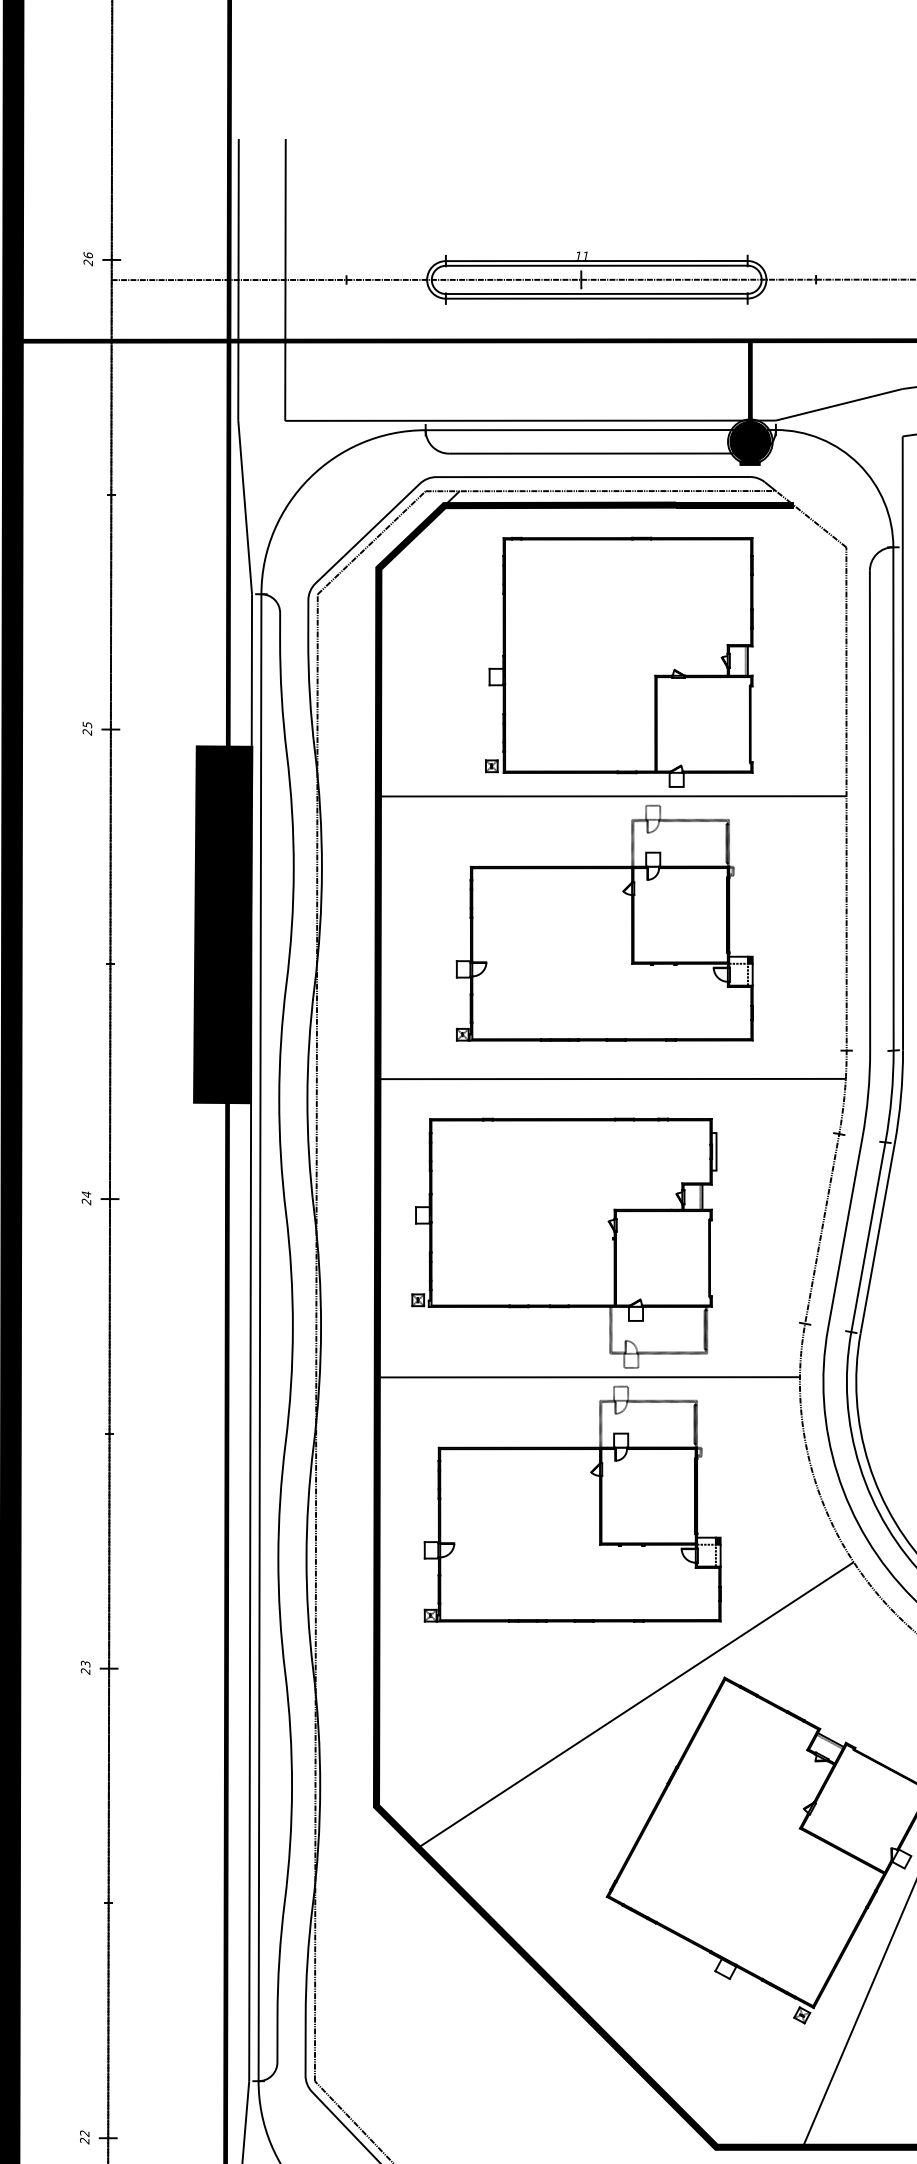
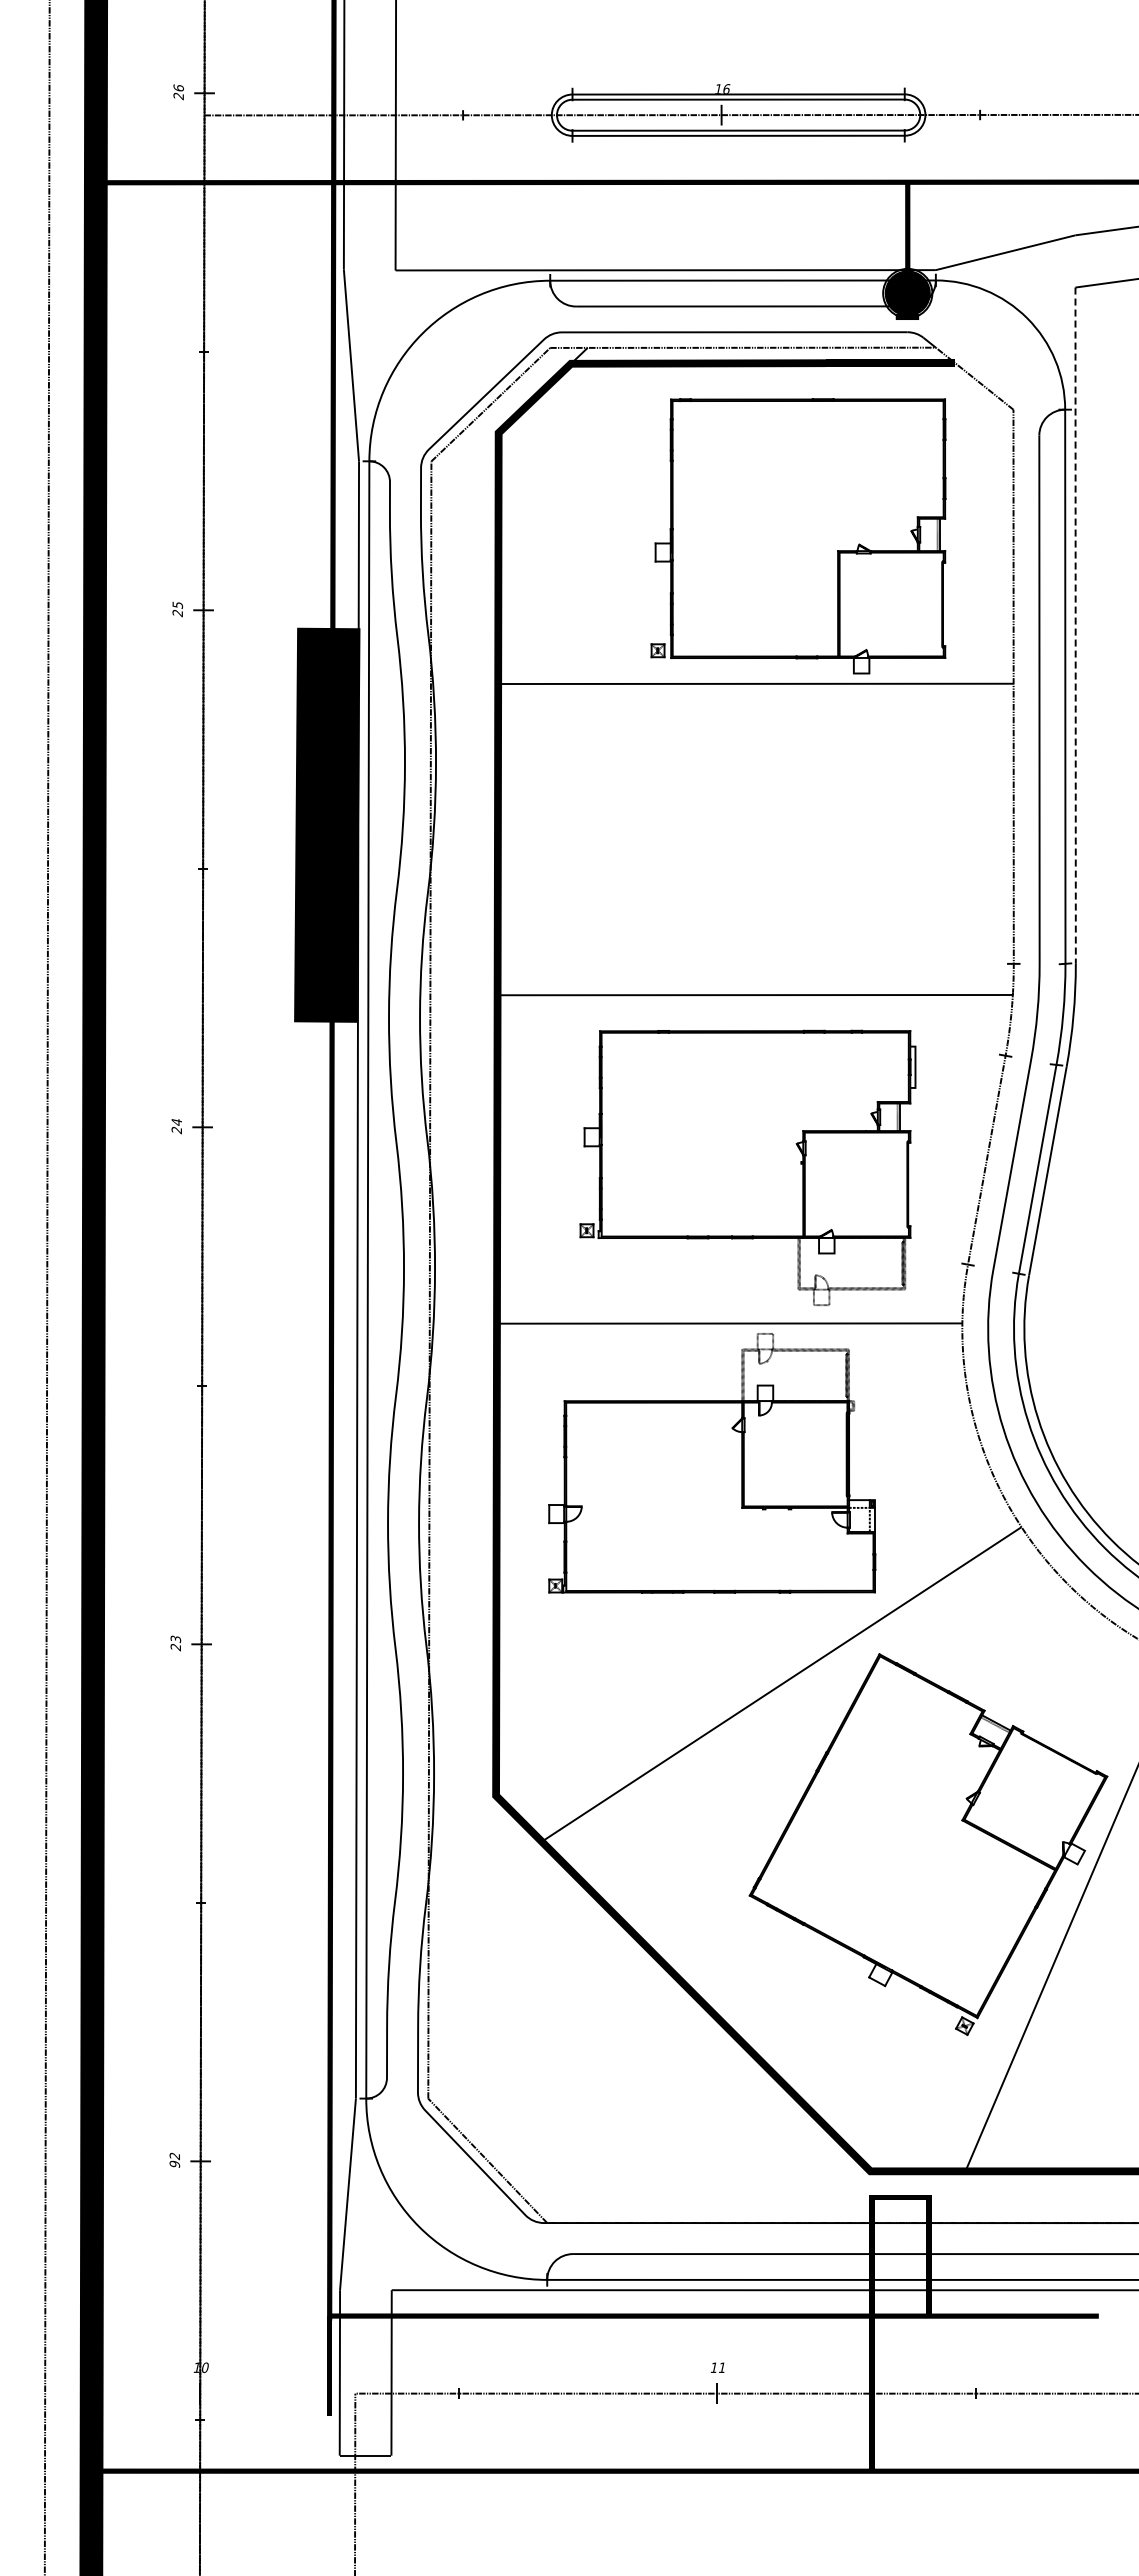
text: (585, 255) -> (726, 88), 11 -> 16
part: (619, 662) -> (798, 536), moved
line: (902, 744) -> (1075, 626), solid -> dashed
part: (604, 923) -> (747, 823), removed
part: (563, 1242) -> (747, 1167), moved
text: (84, 2141) -> (174, 2164), 22 -> 92

